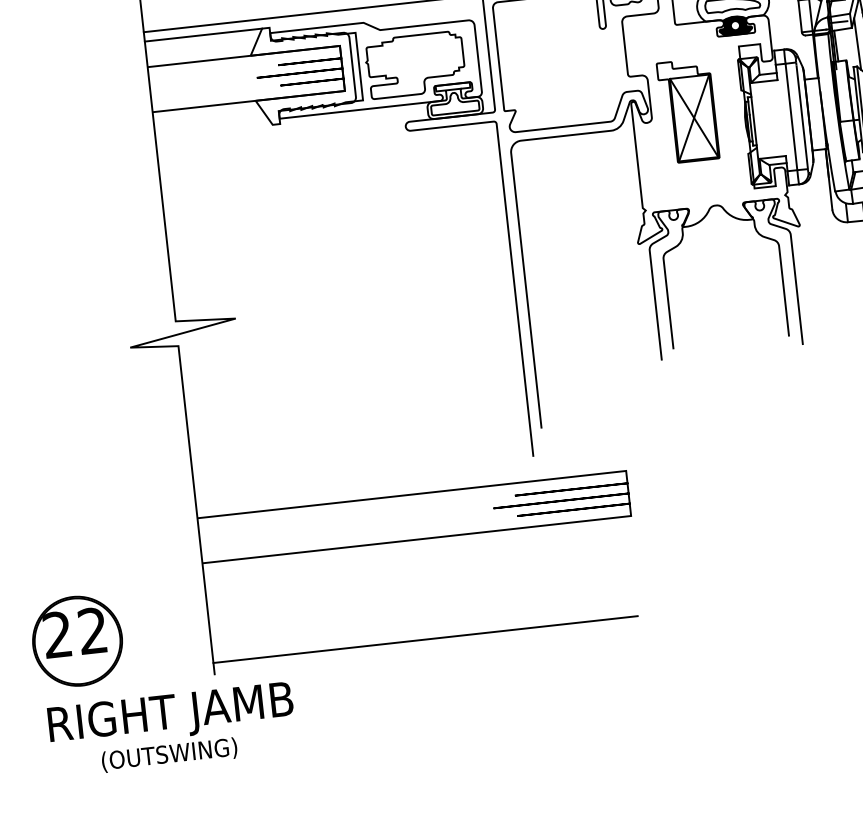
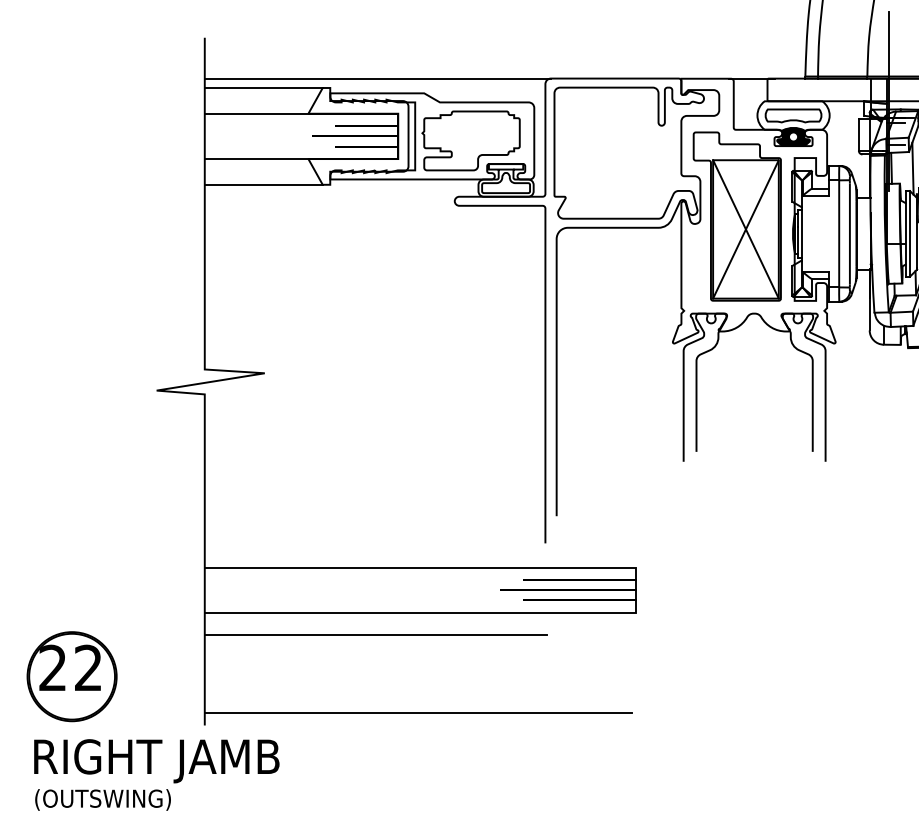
part: (687, 110) -> (736, 216), size x1.67
line: (213, 131) -> (263, 184), added
line: (375, 565) -> (376, 634), added
text: (168, 754) -> (102, 799), moved

